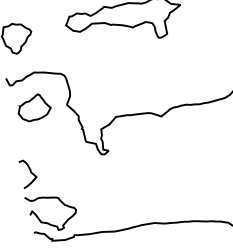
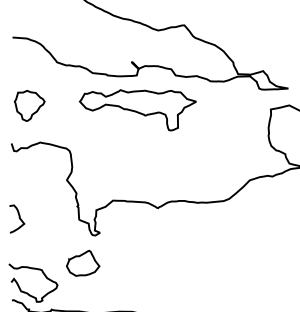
part: (34, 106) -> (83, 262), moved
curve: (29, 171) -> (18, 217), moved

